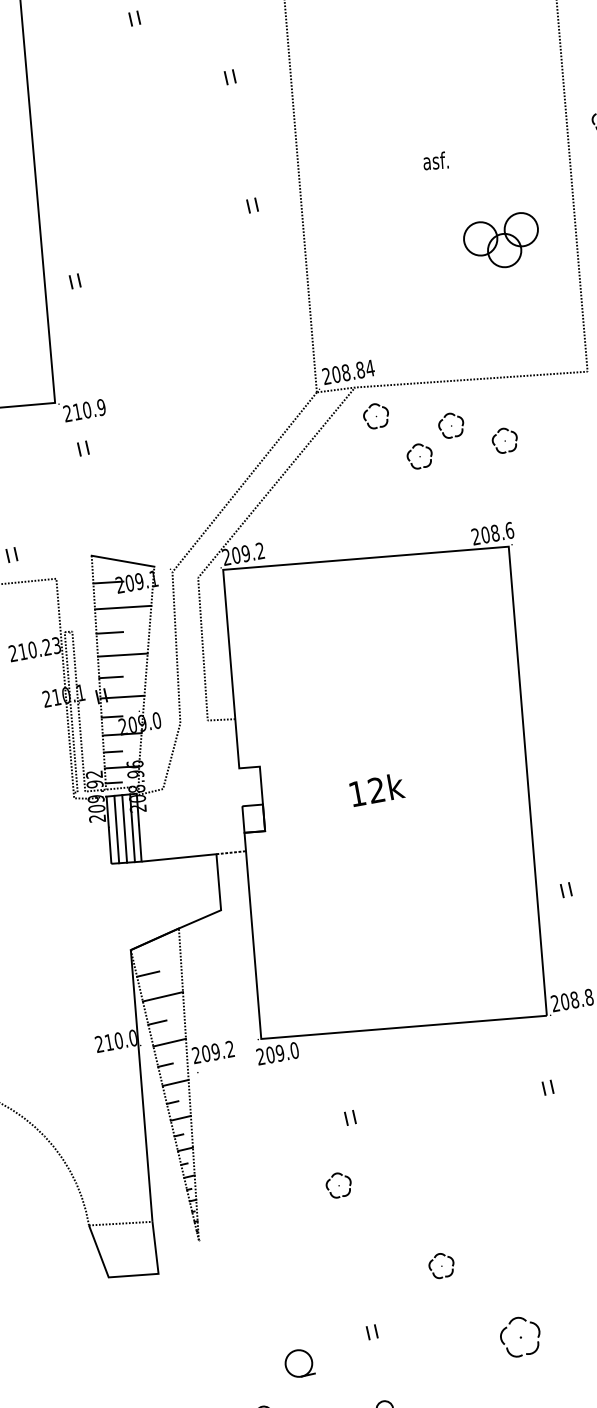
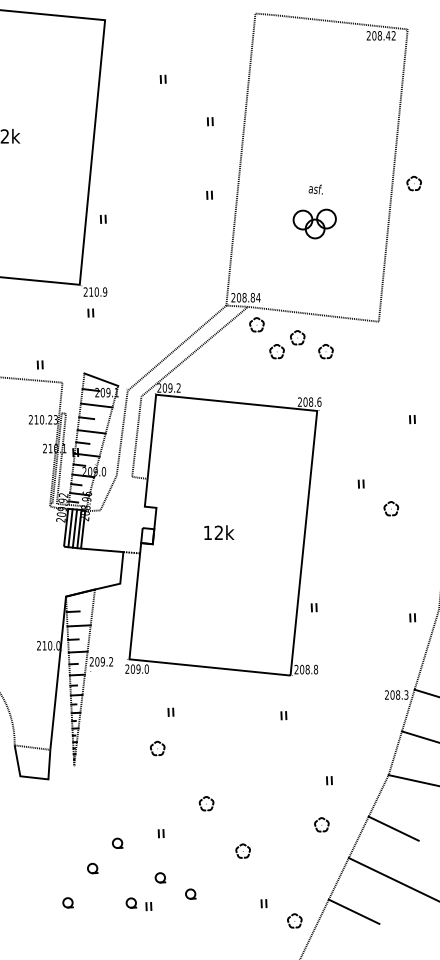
part: (501, 241) -> (314, 223), moved
part: (519, 1335) -> (242, 850), size x0.62
part: (298, 1361) -> (117, 842), size x0.62

